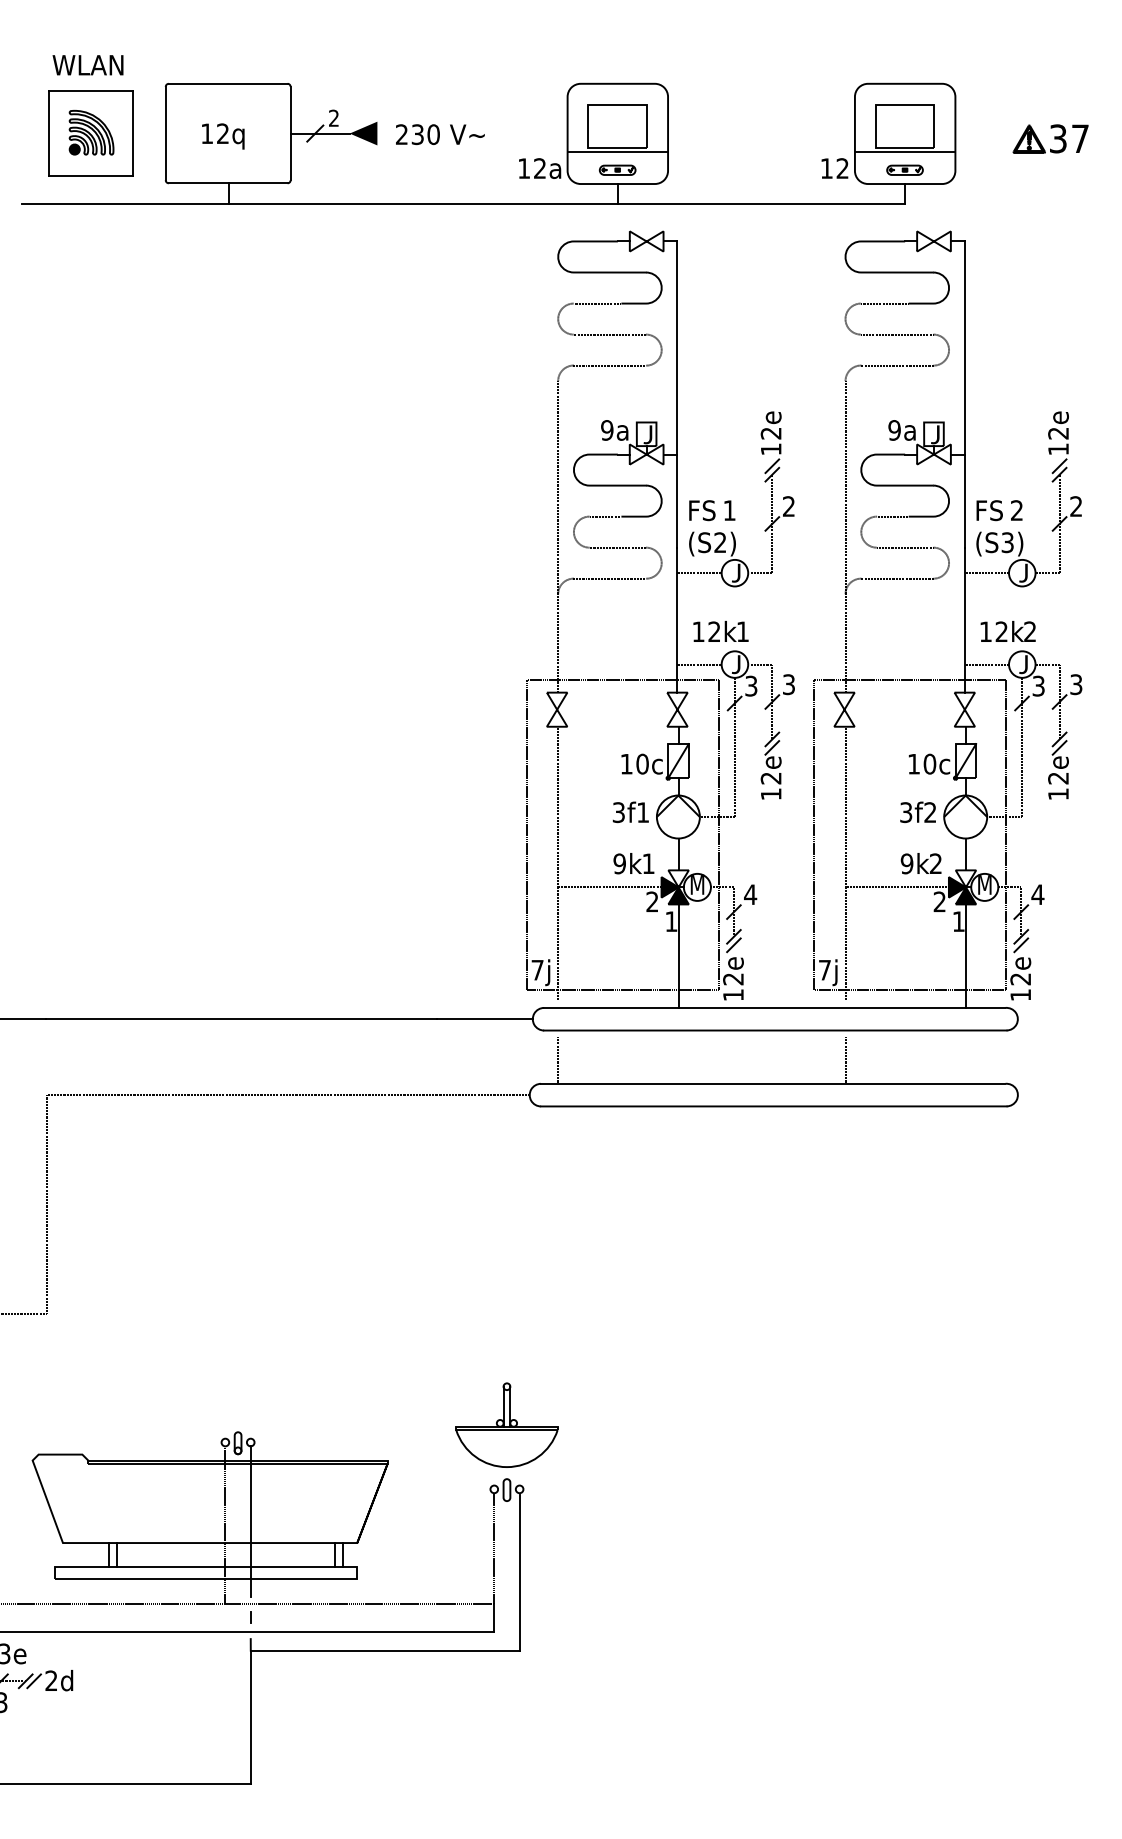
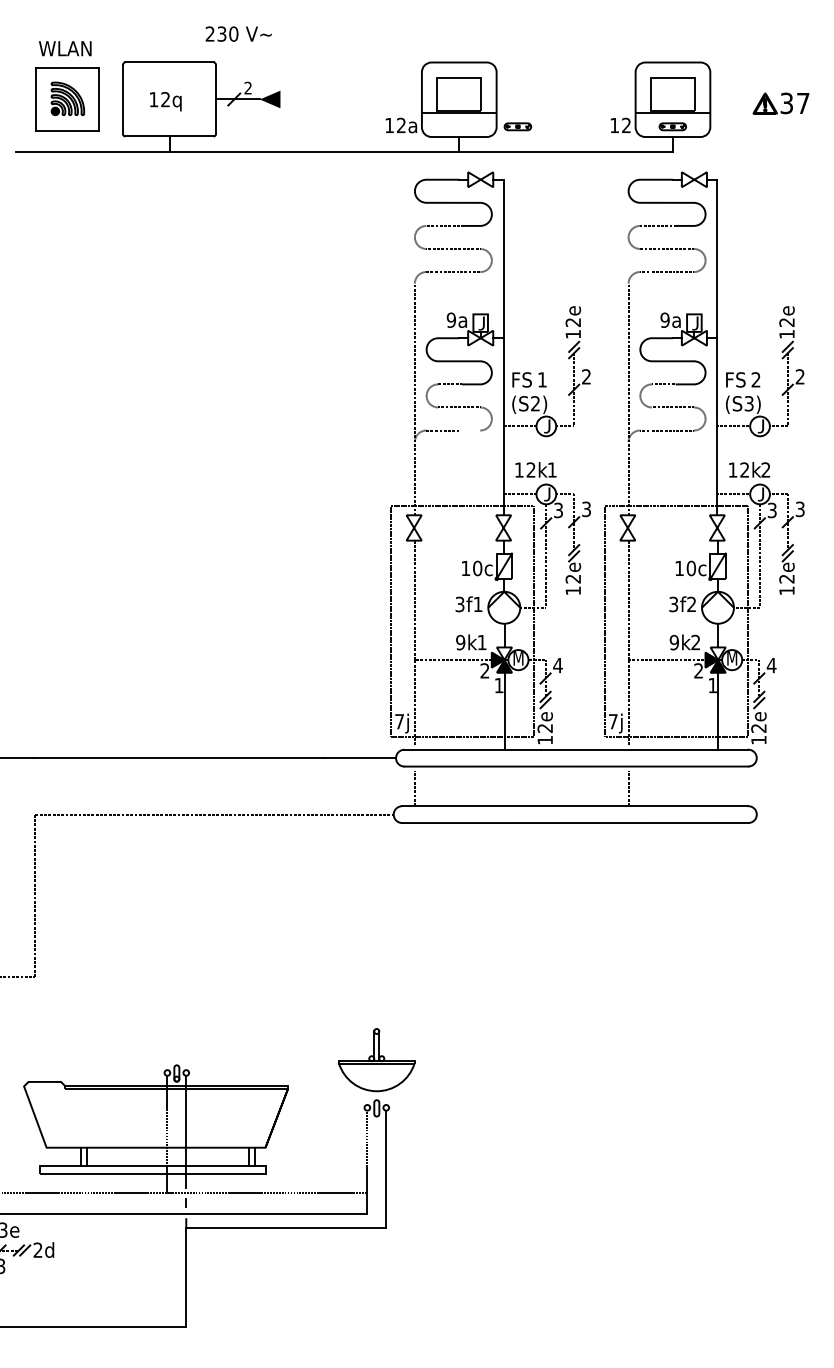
text: (440, 134) -> (238, 34), moved
part: (617, 169) -> (517, 126), moved
line: (631, 578) -> (469, 430), removed

